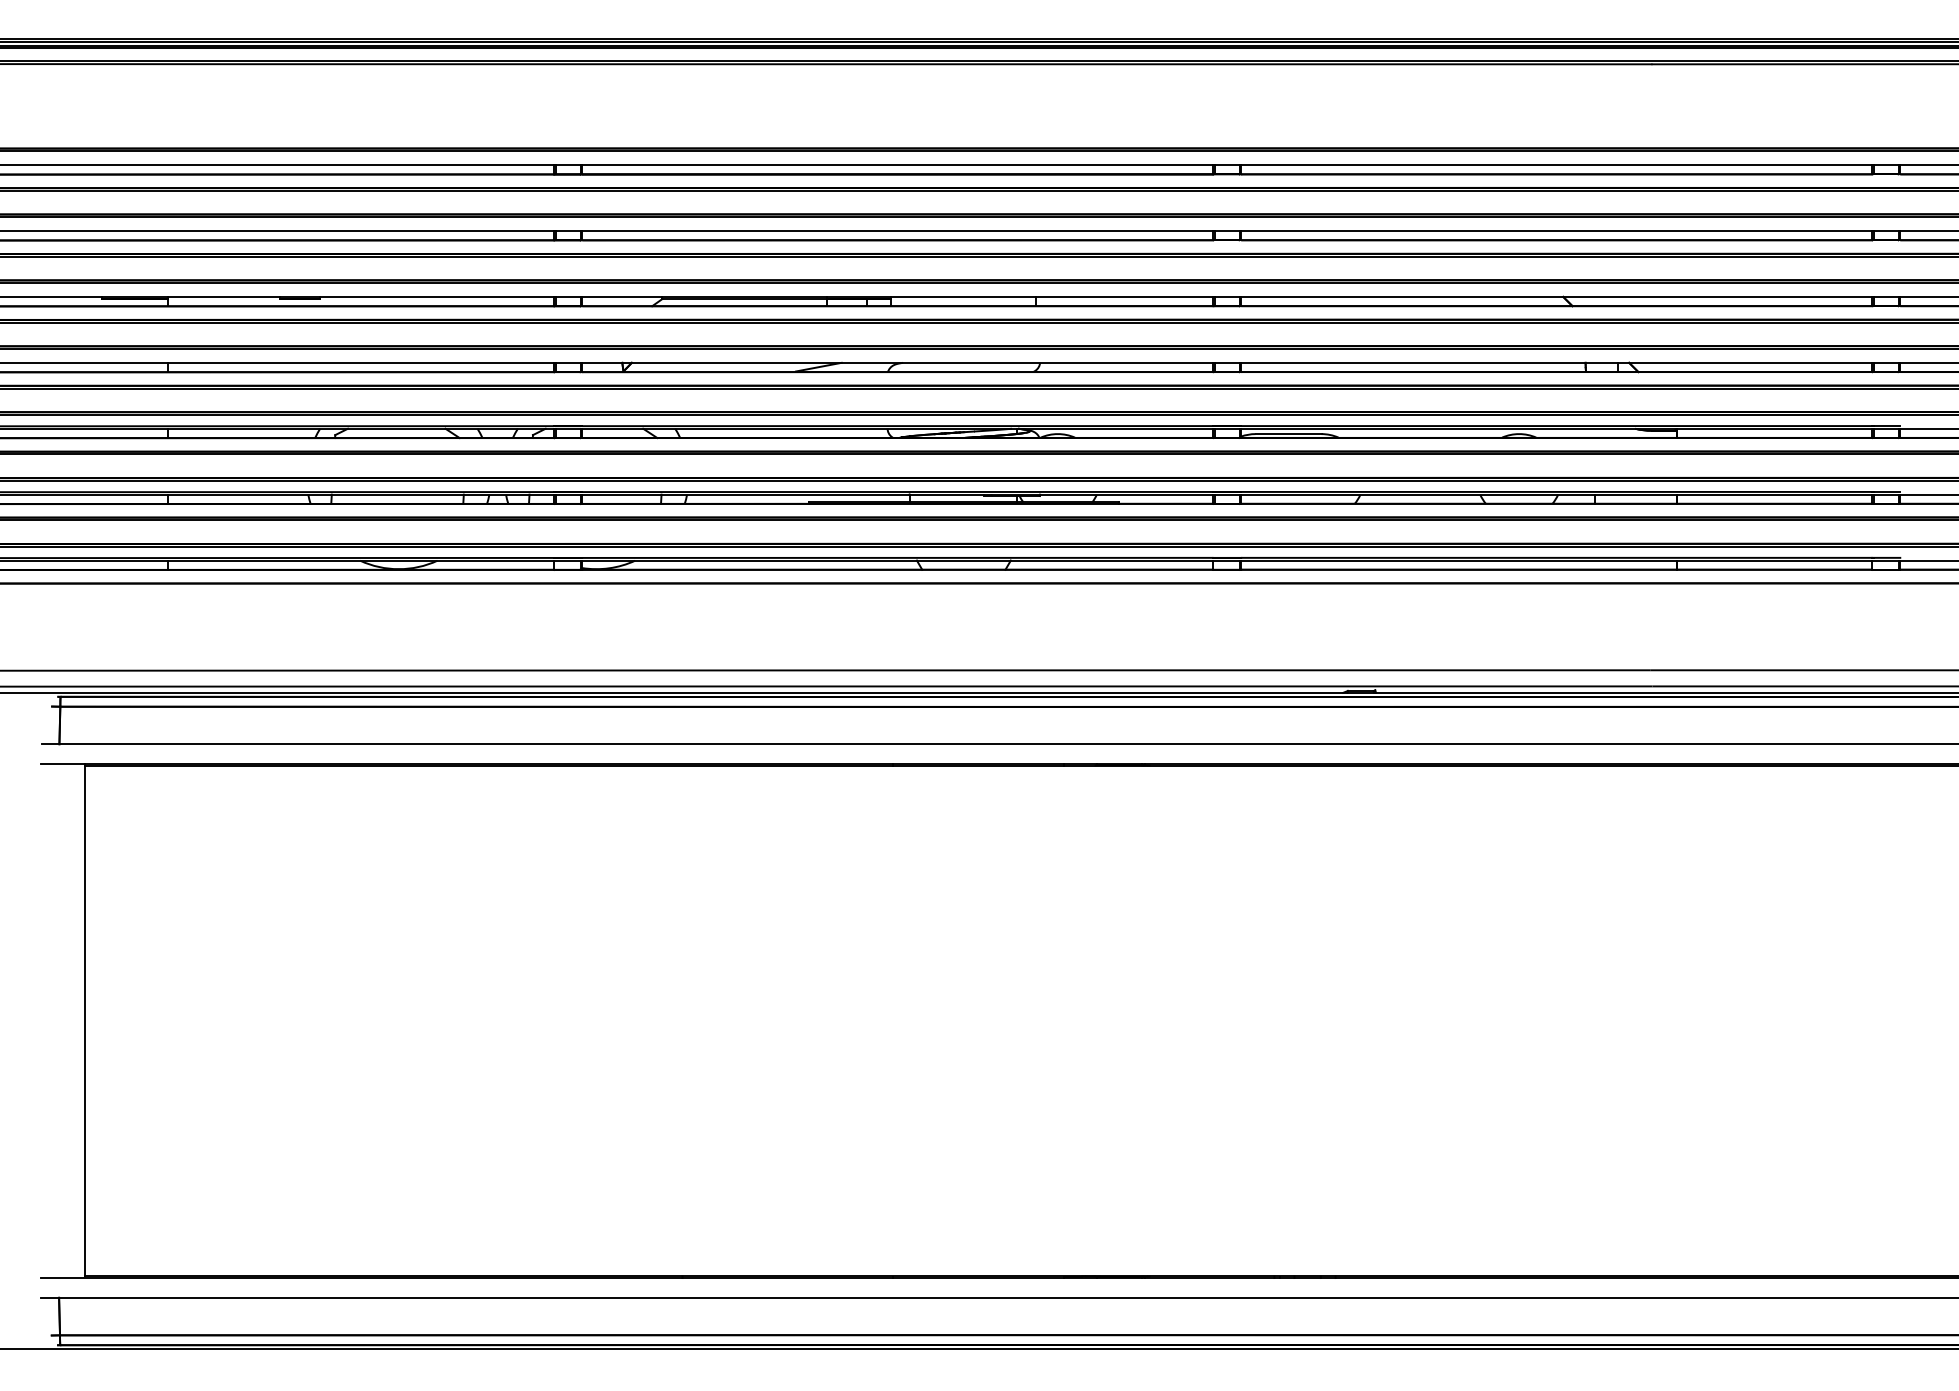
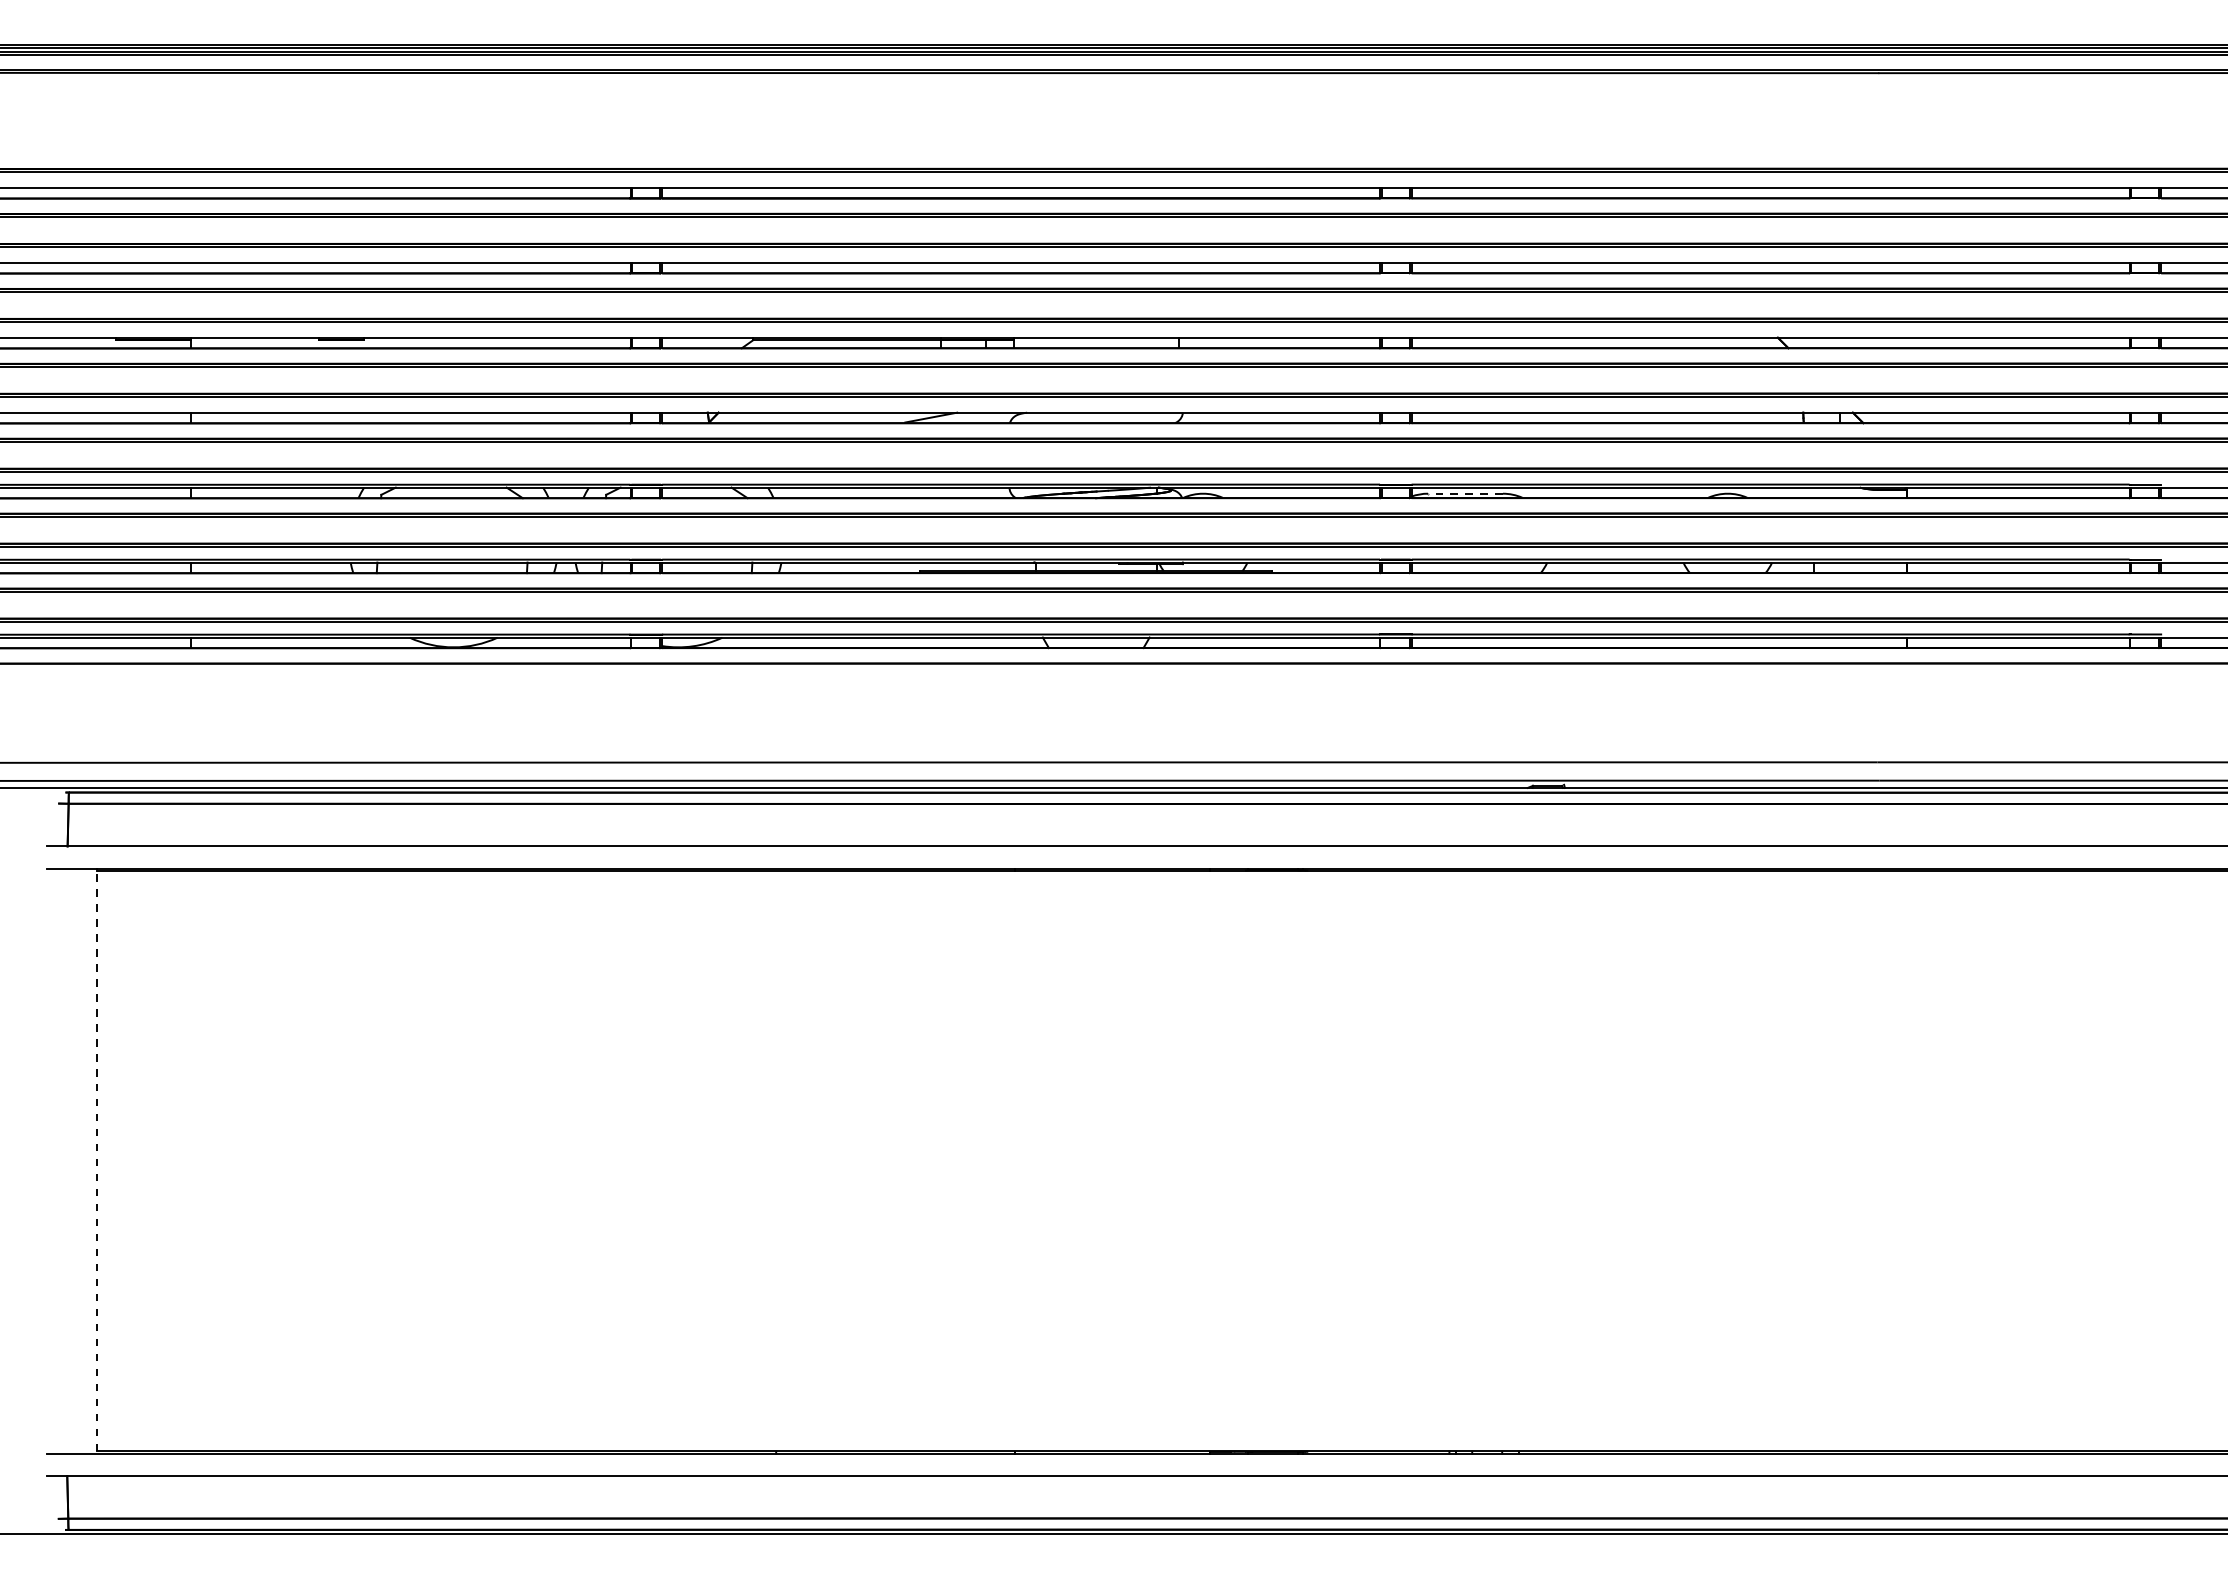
line: (1287, 433) -> (1464, 493), solid -> dashed
line: (85, 1020) -> (97, 1160), solid -> dashed

